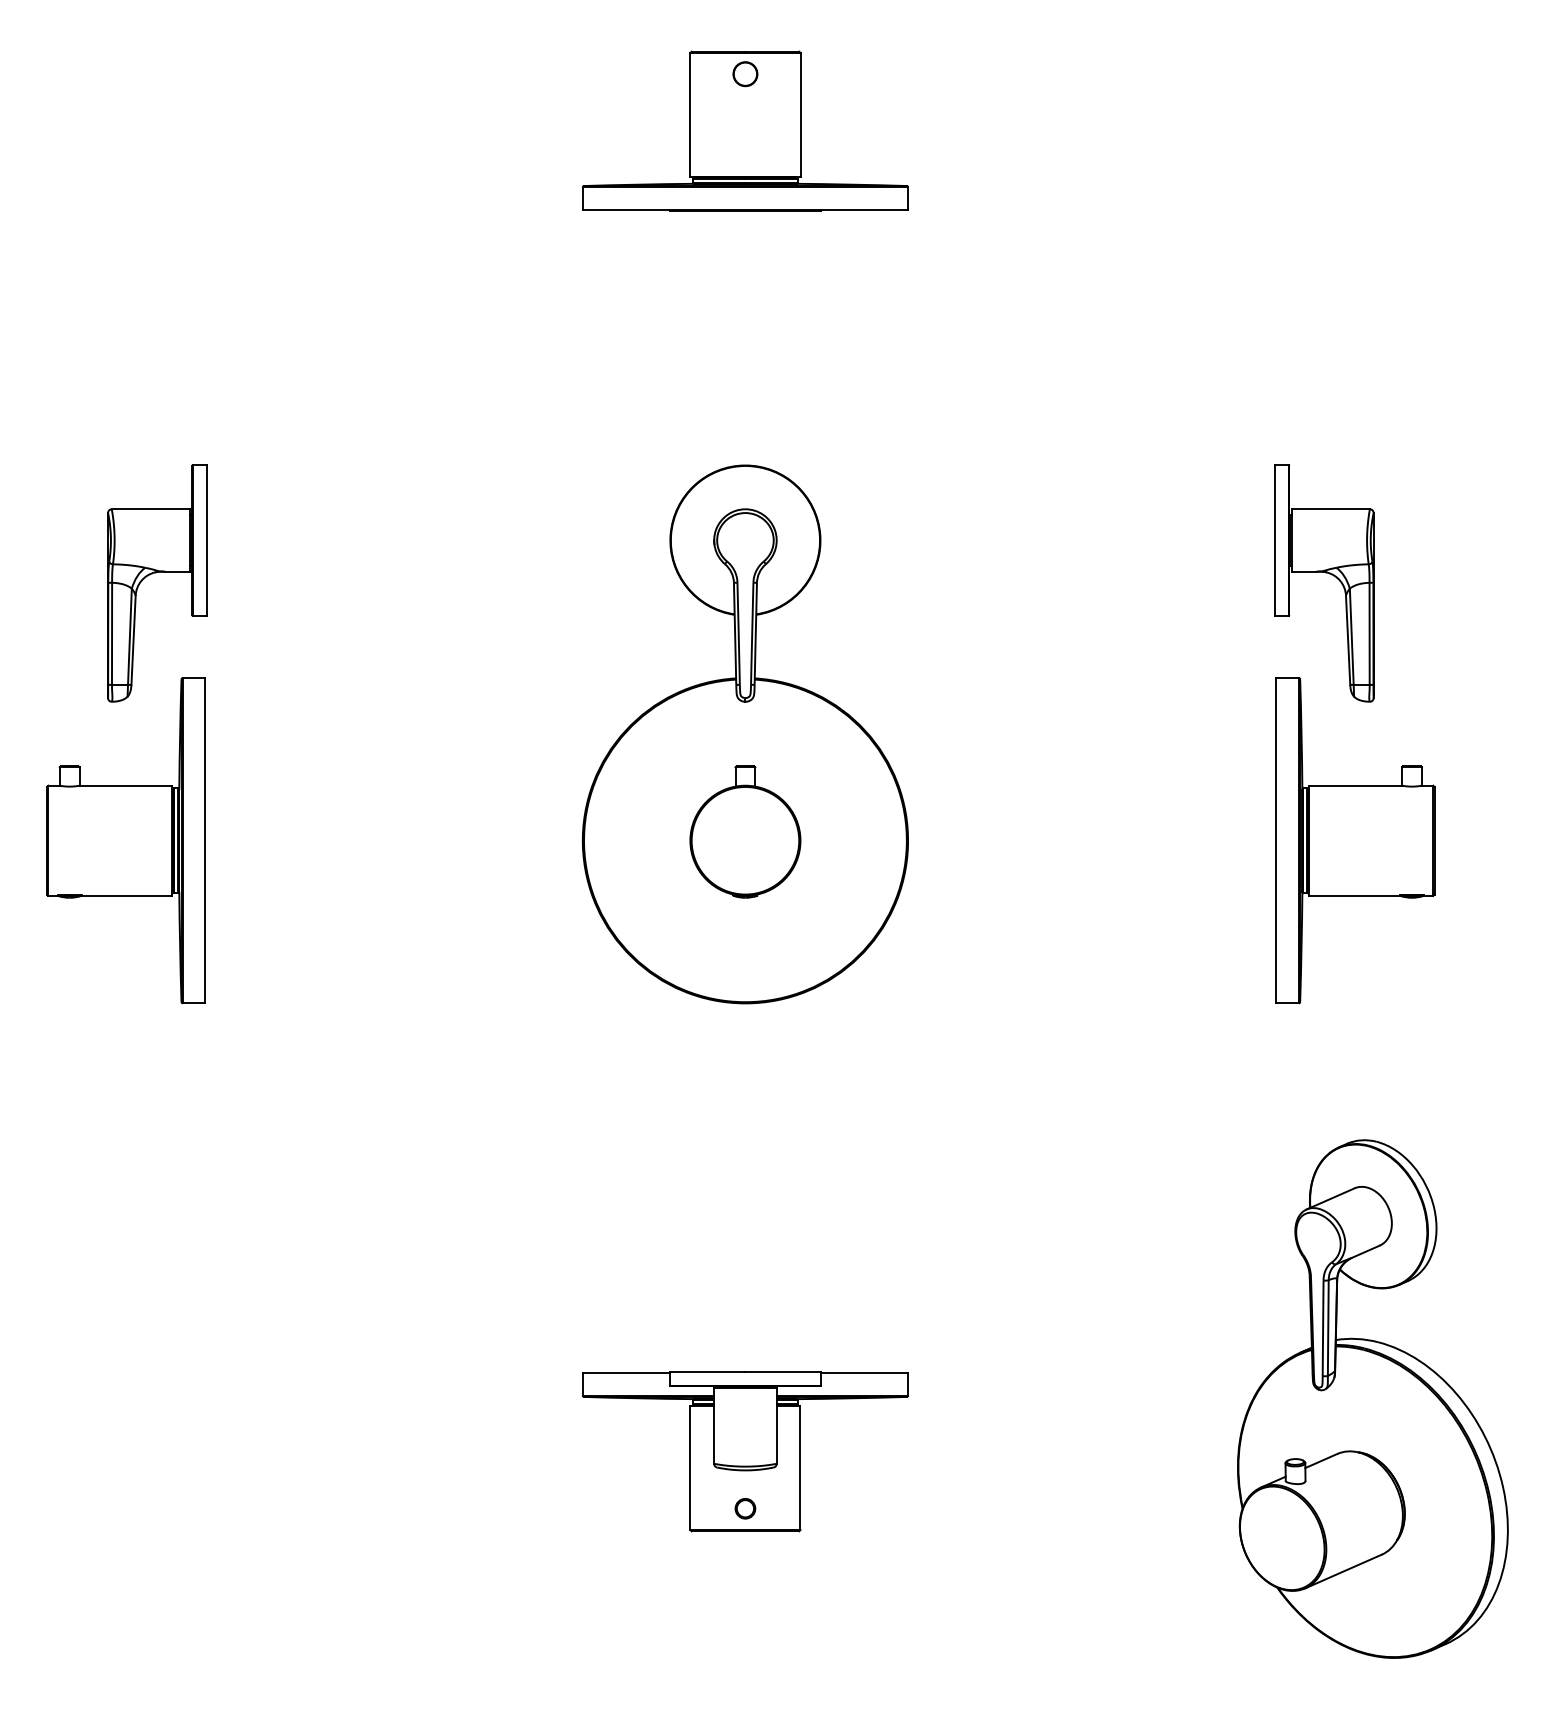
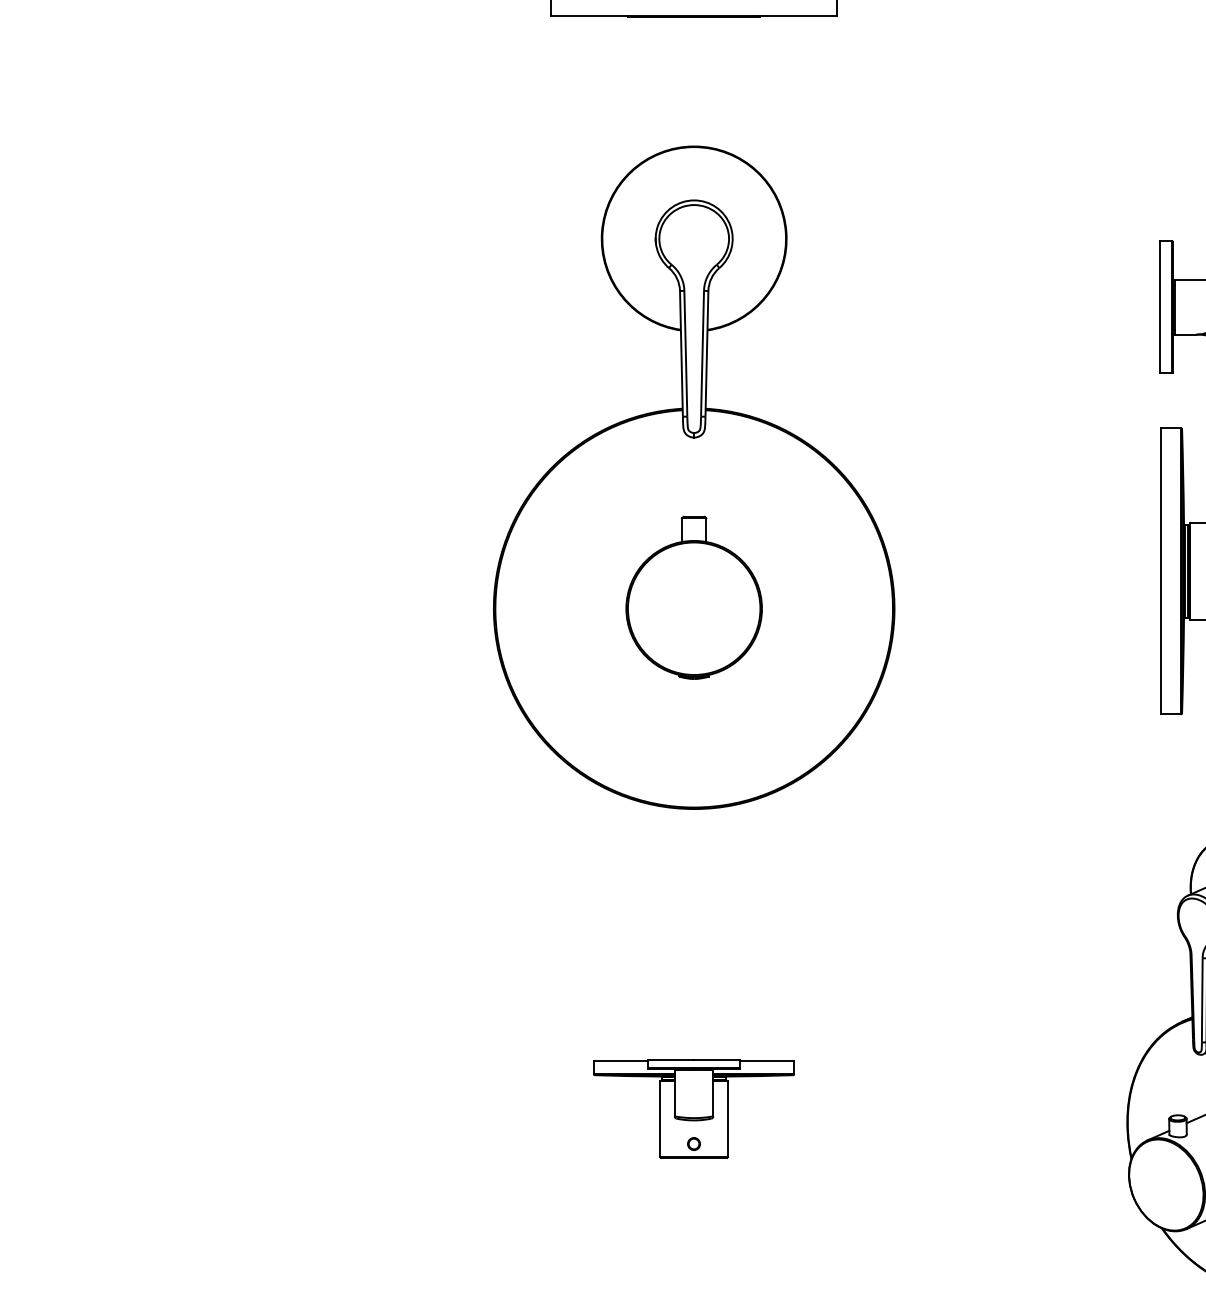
part: (117, 702) -> (141, 449), removed
part: (744, 734) -> (693, 477), size x1.4
part: (745, 1451) -> (694, 1108), size x0.7

